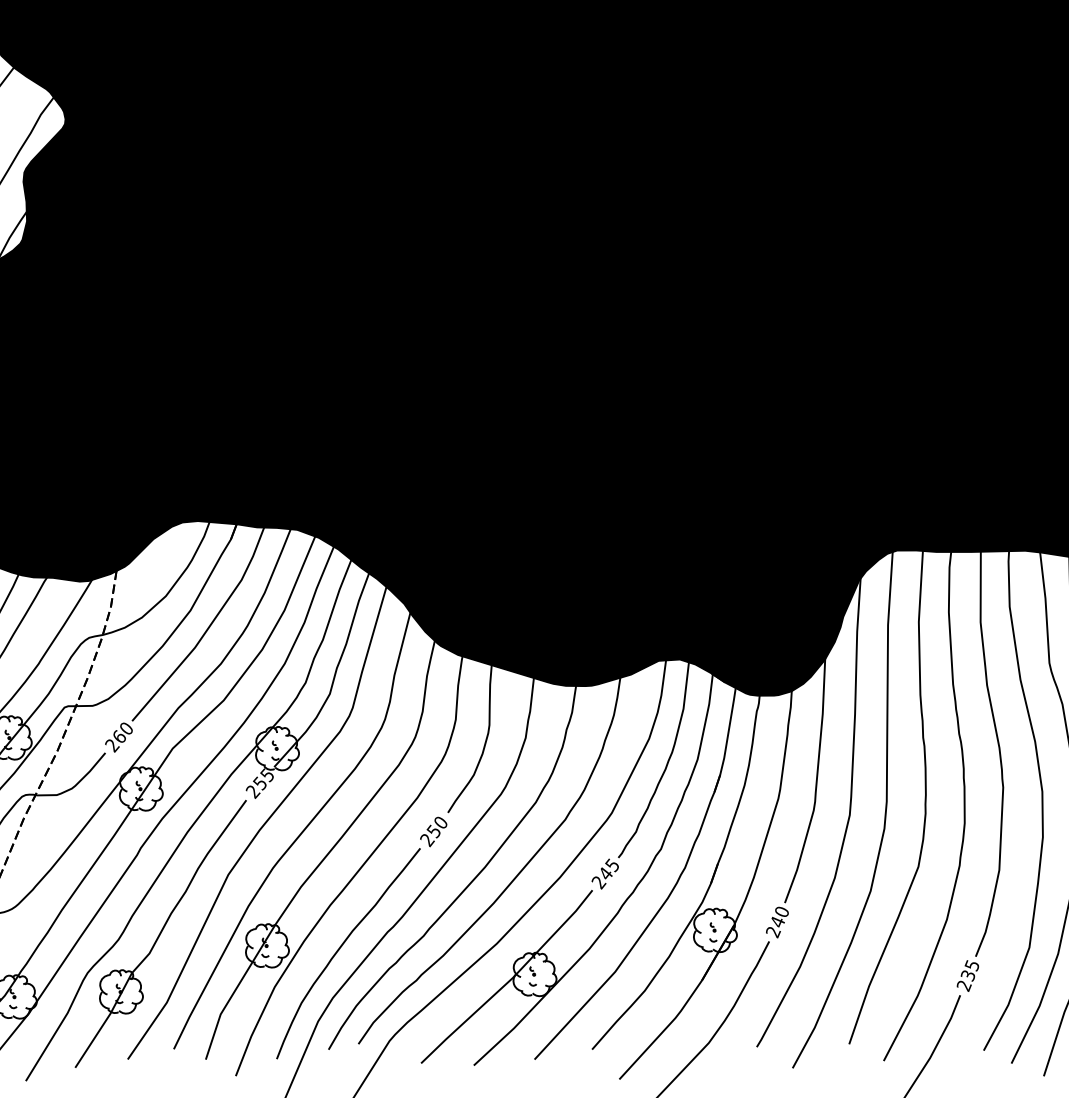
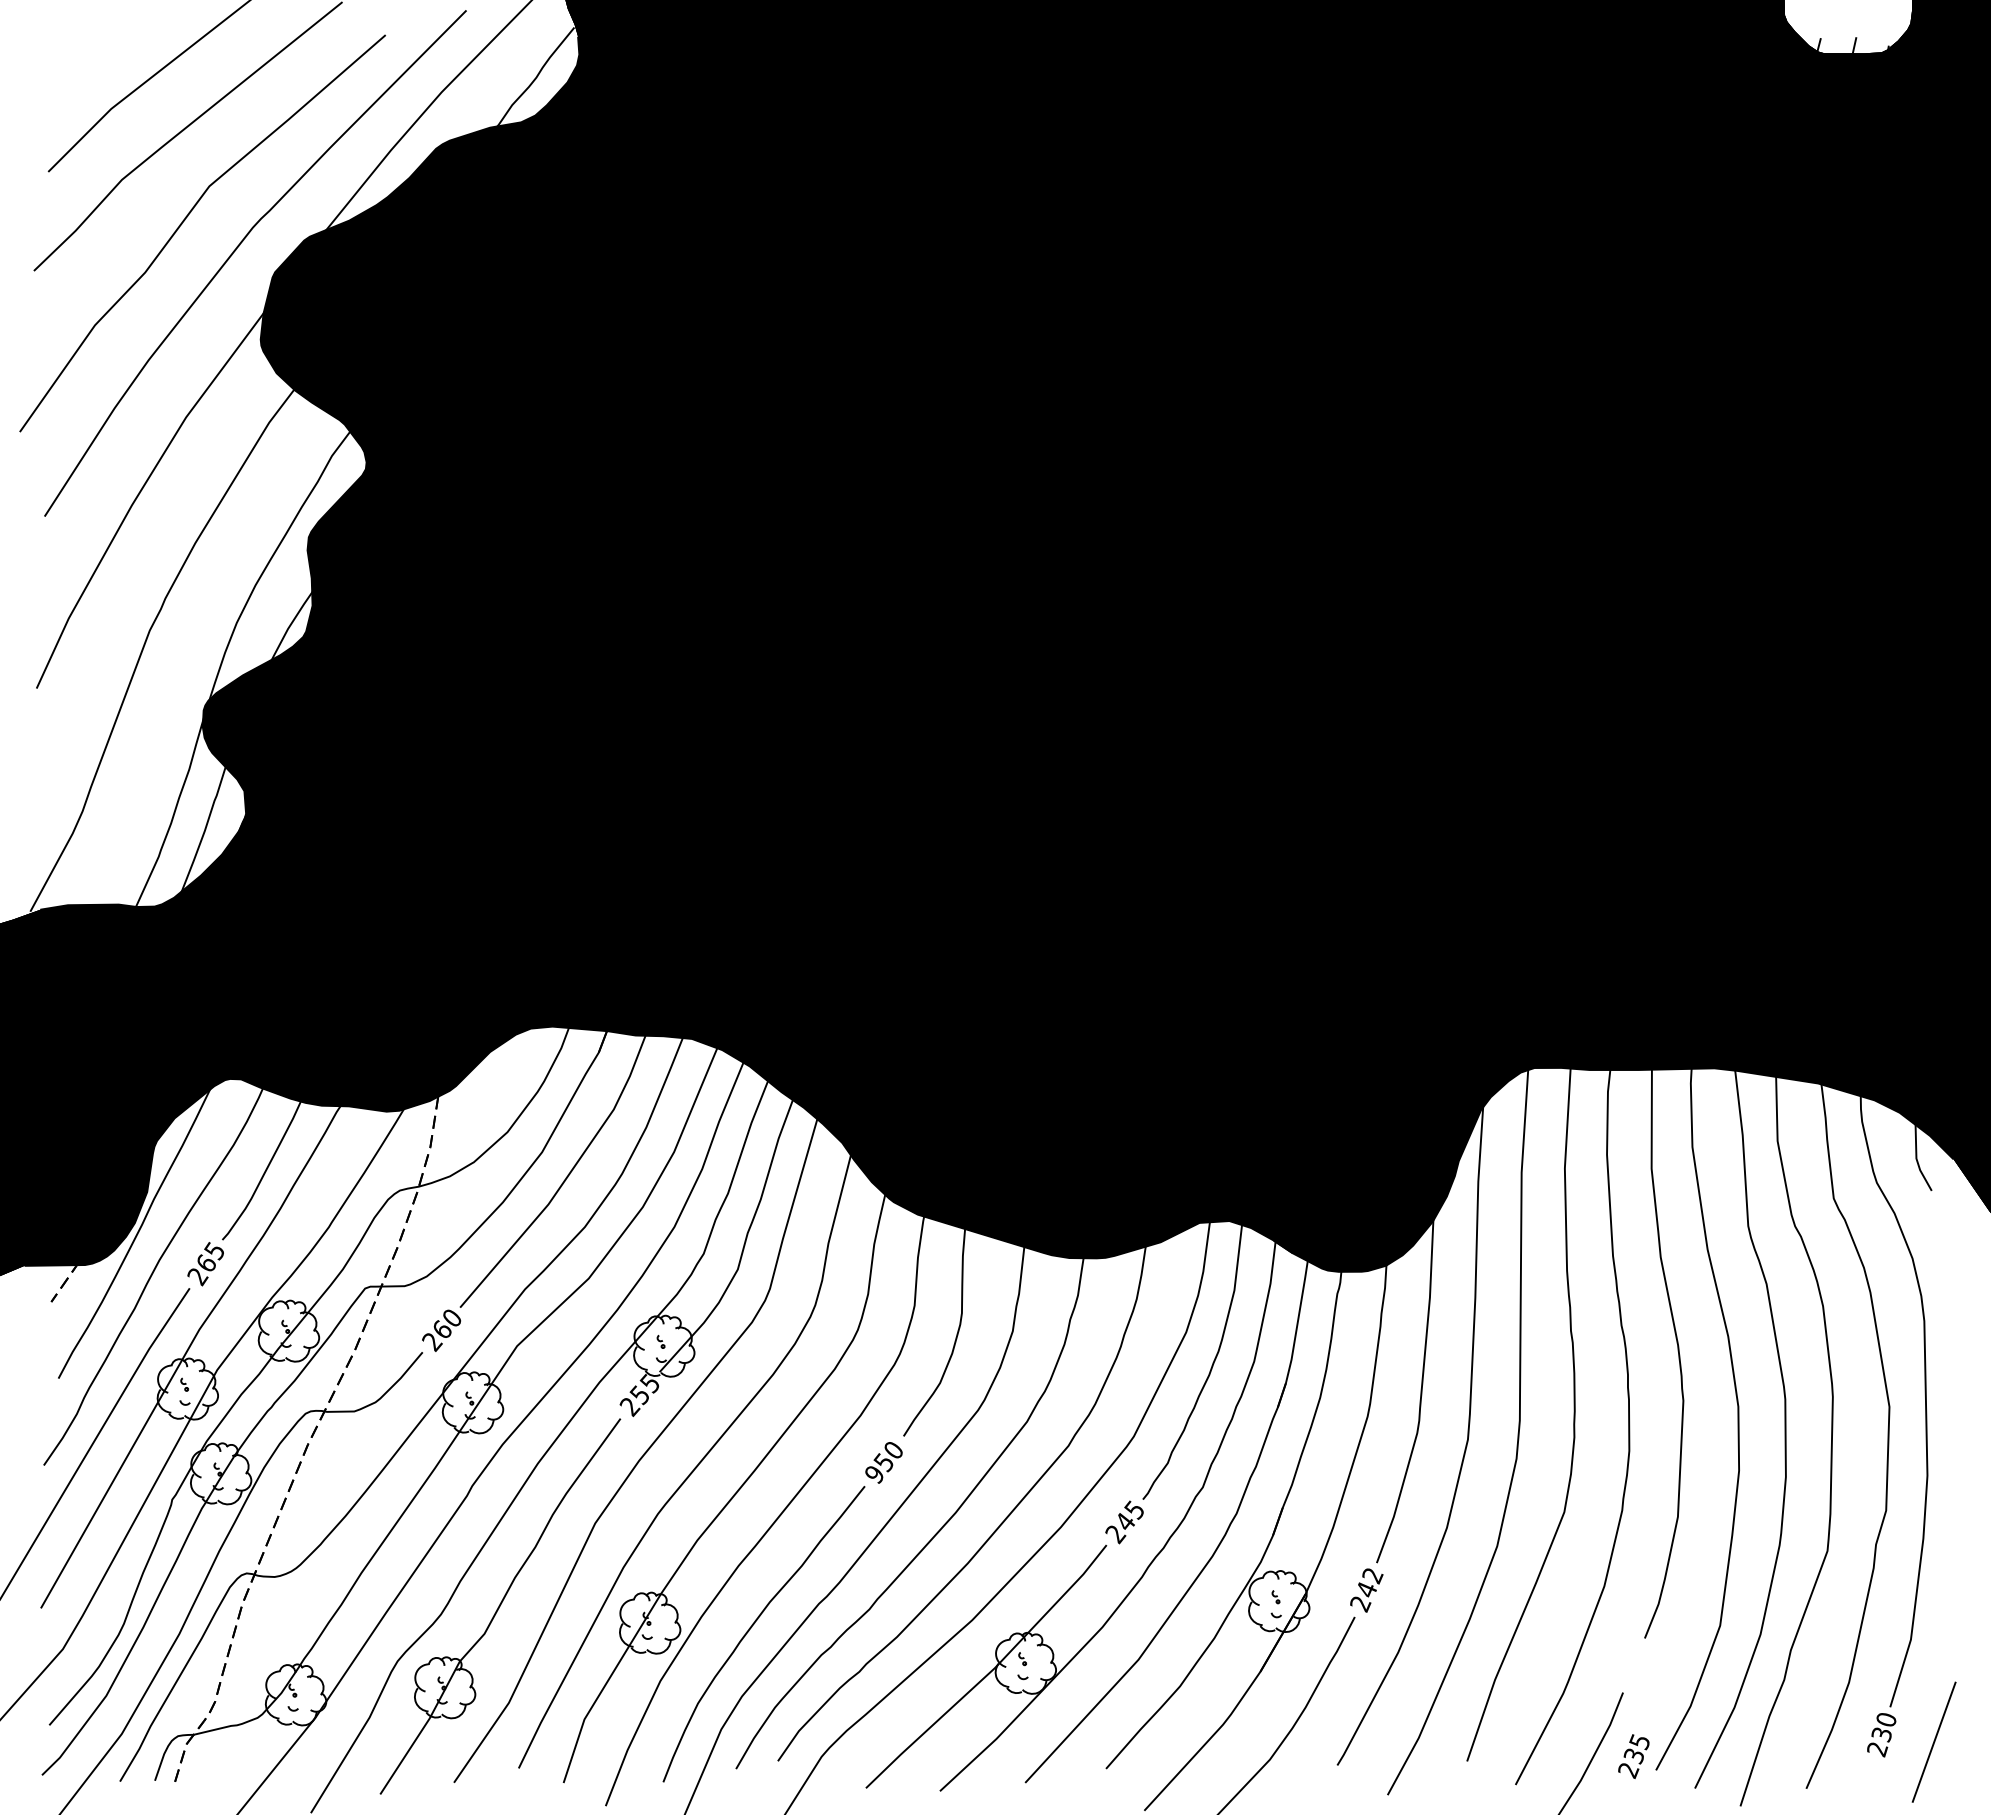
text: (427, 840) -> (874, 1475), 250 -> 950
text: (781, 912) -> (1372, 1576), 240 -> 242
text: (967, 975) -> (1633, 1756), moved

